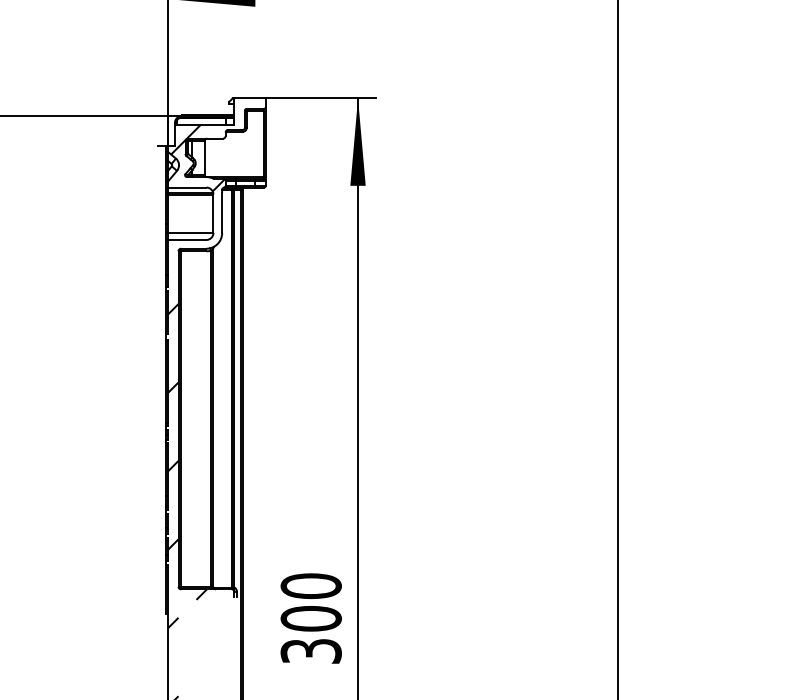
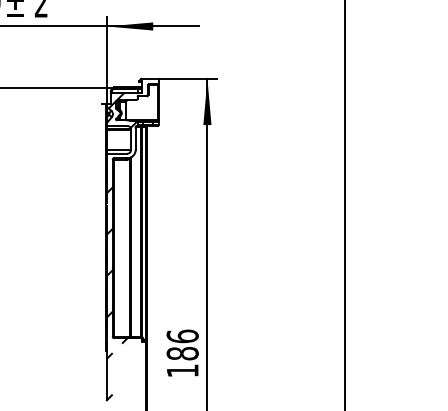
text: (310, 618) -> (182, 353), 300 -> 186

